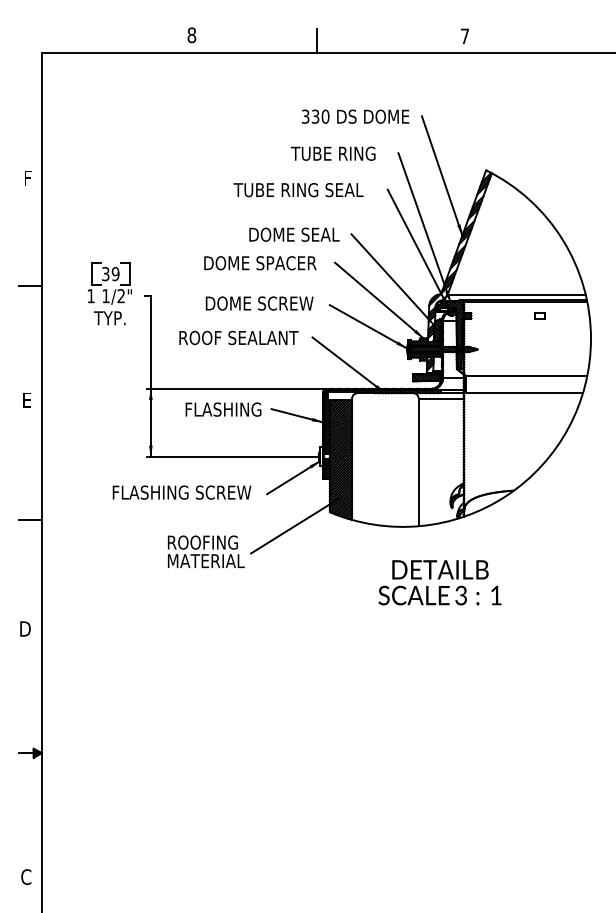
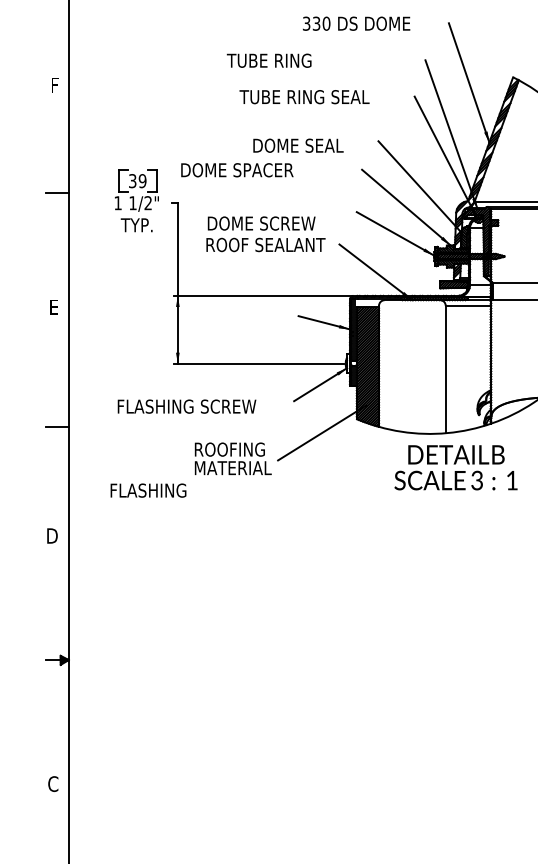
text: (355, 116) -> (356, 23), moved
text: (333, 153) -> (269, 60), moved
text: (298, 190) -> (304, 97), moved
text: (294, 234) -> (298, 145), moved
text: (260, 263) -> (237, 170), moved
text: (259, 303) -> (261, 223), moved
text: (223, 409) -> (148, 490), moved
text: (181, 492) -> (186, 406), moved
text: (439, 582) -> (455, 467), moved

